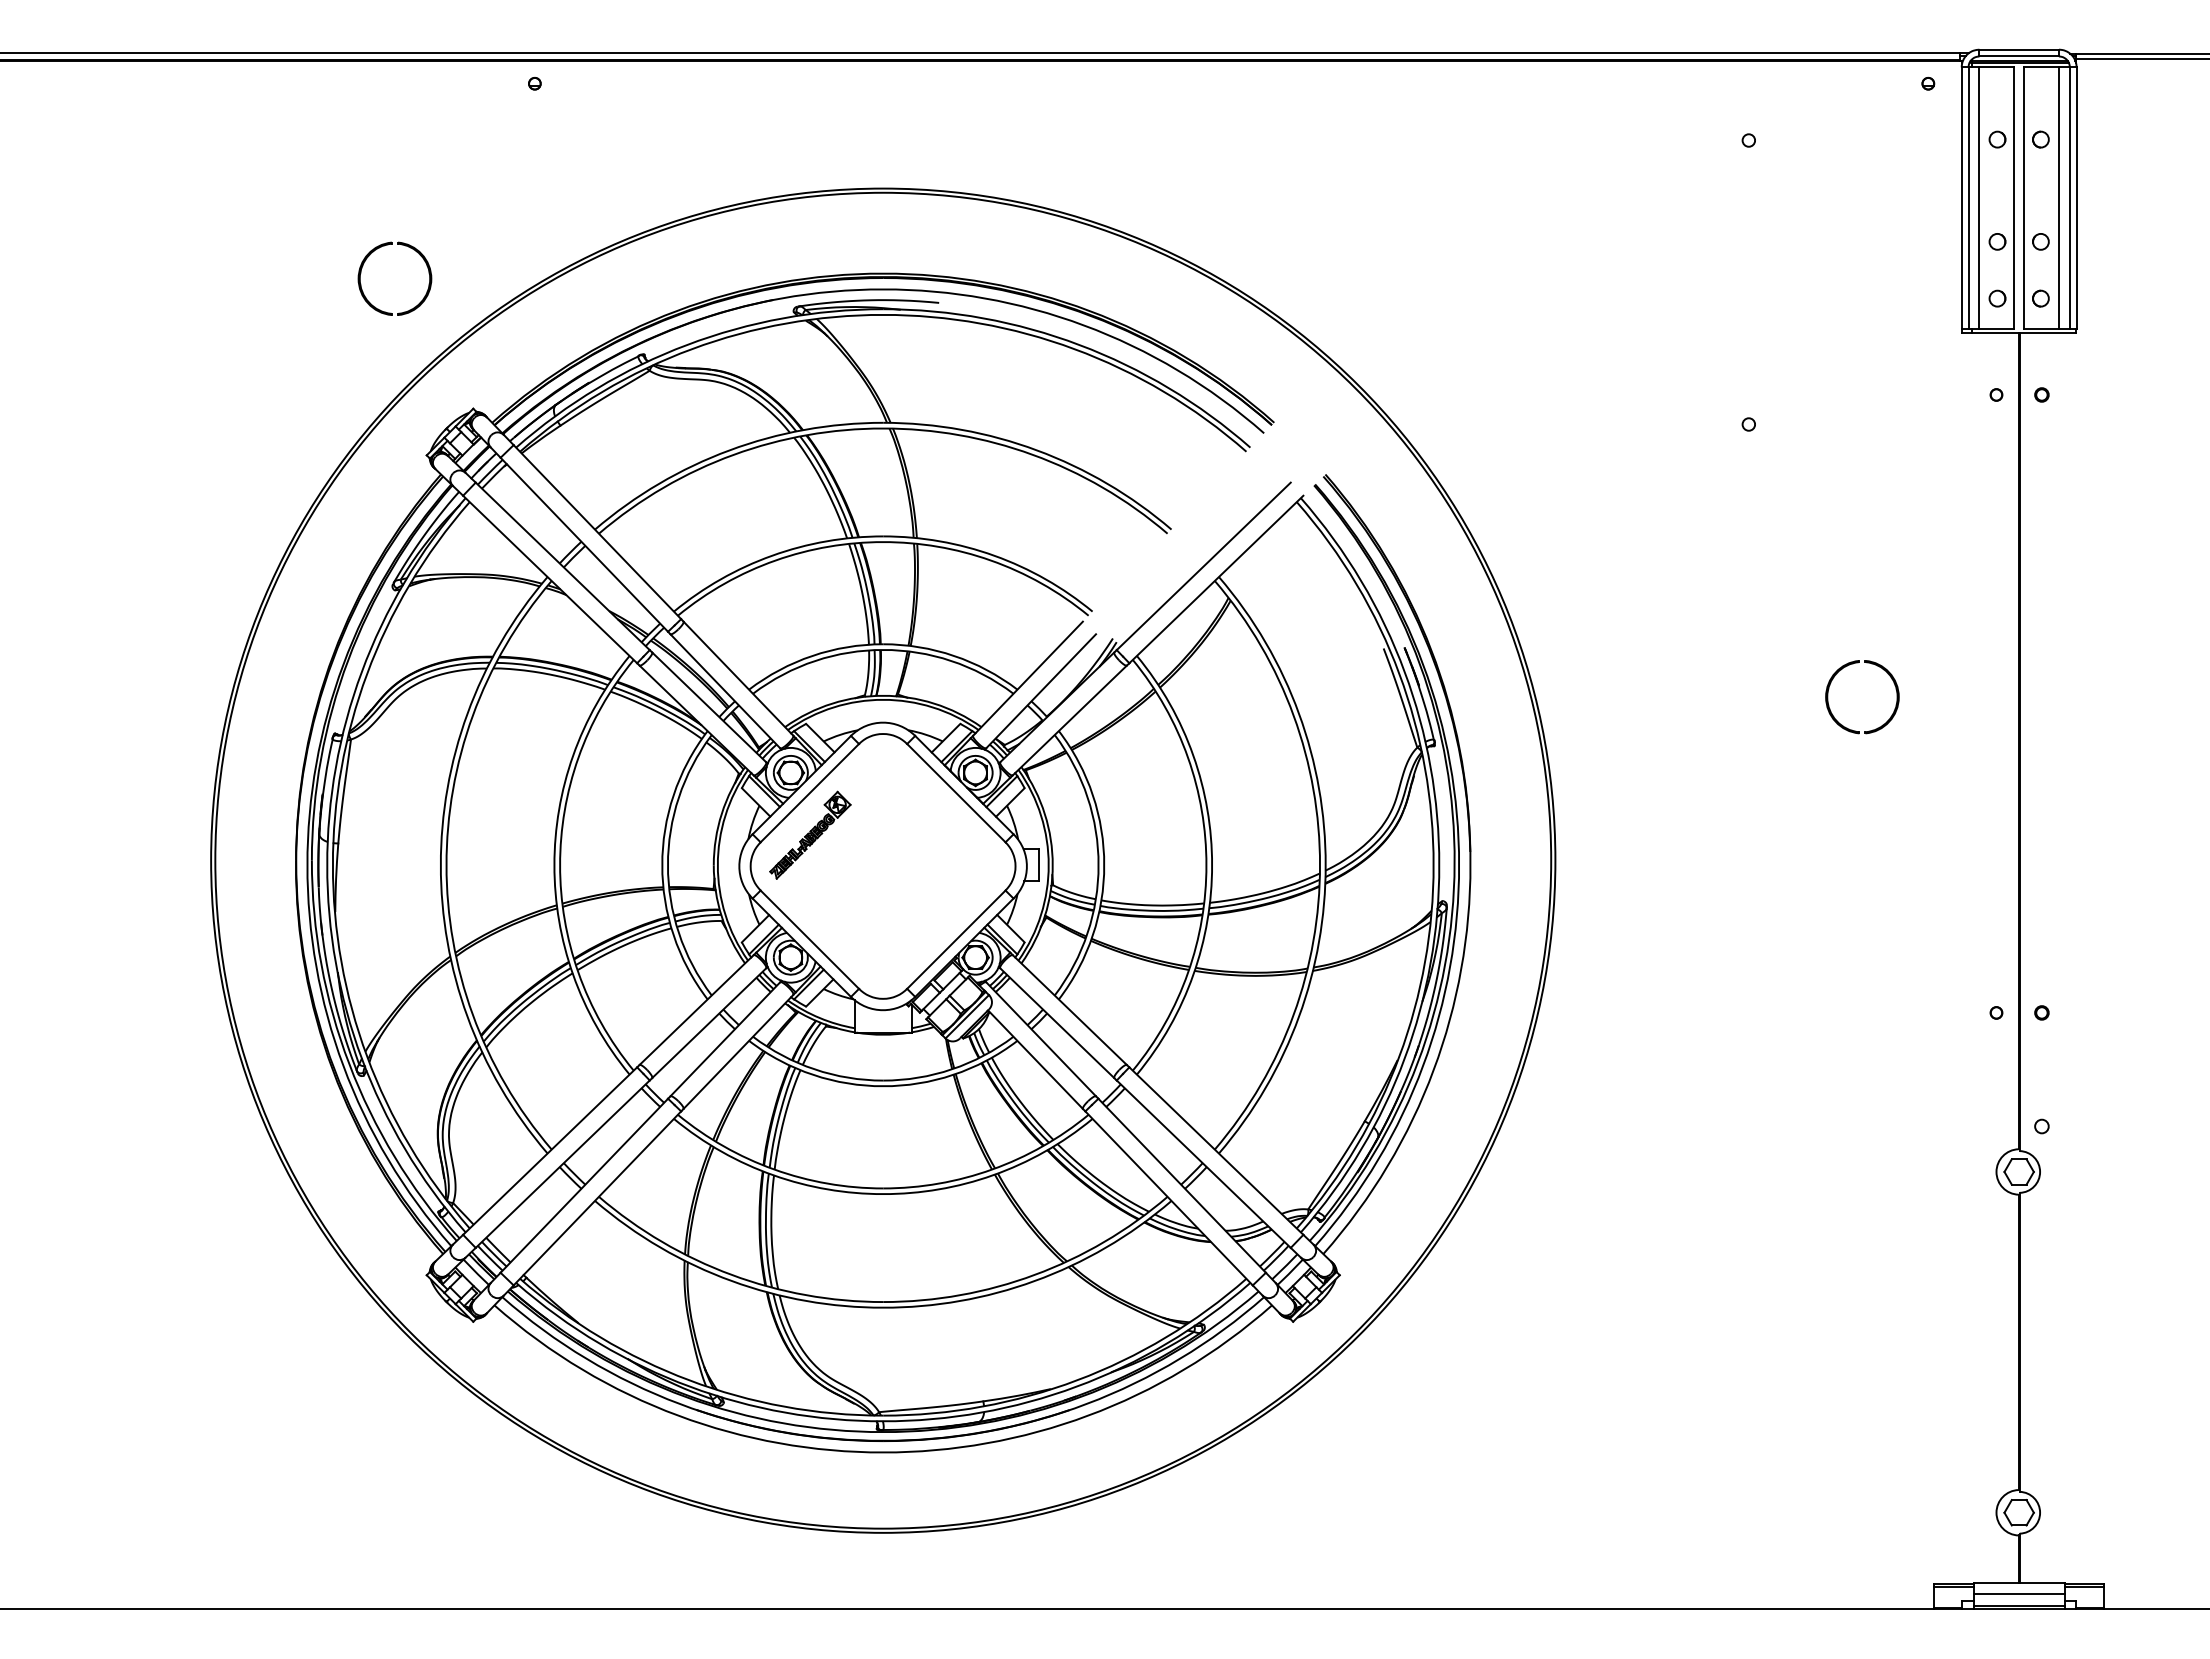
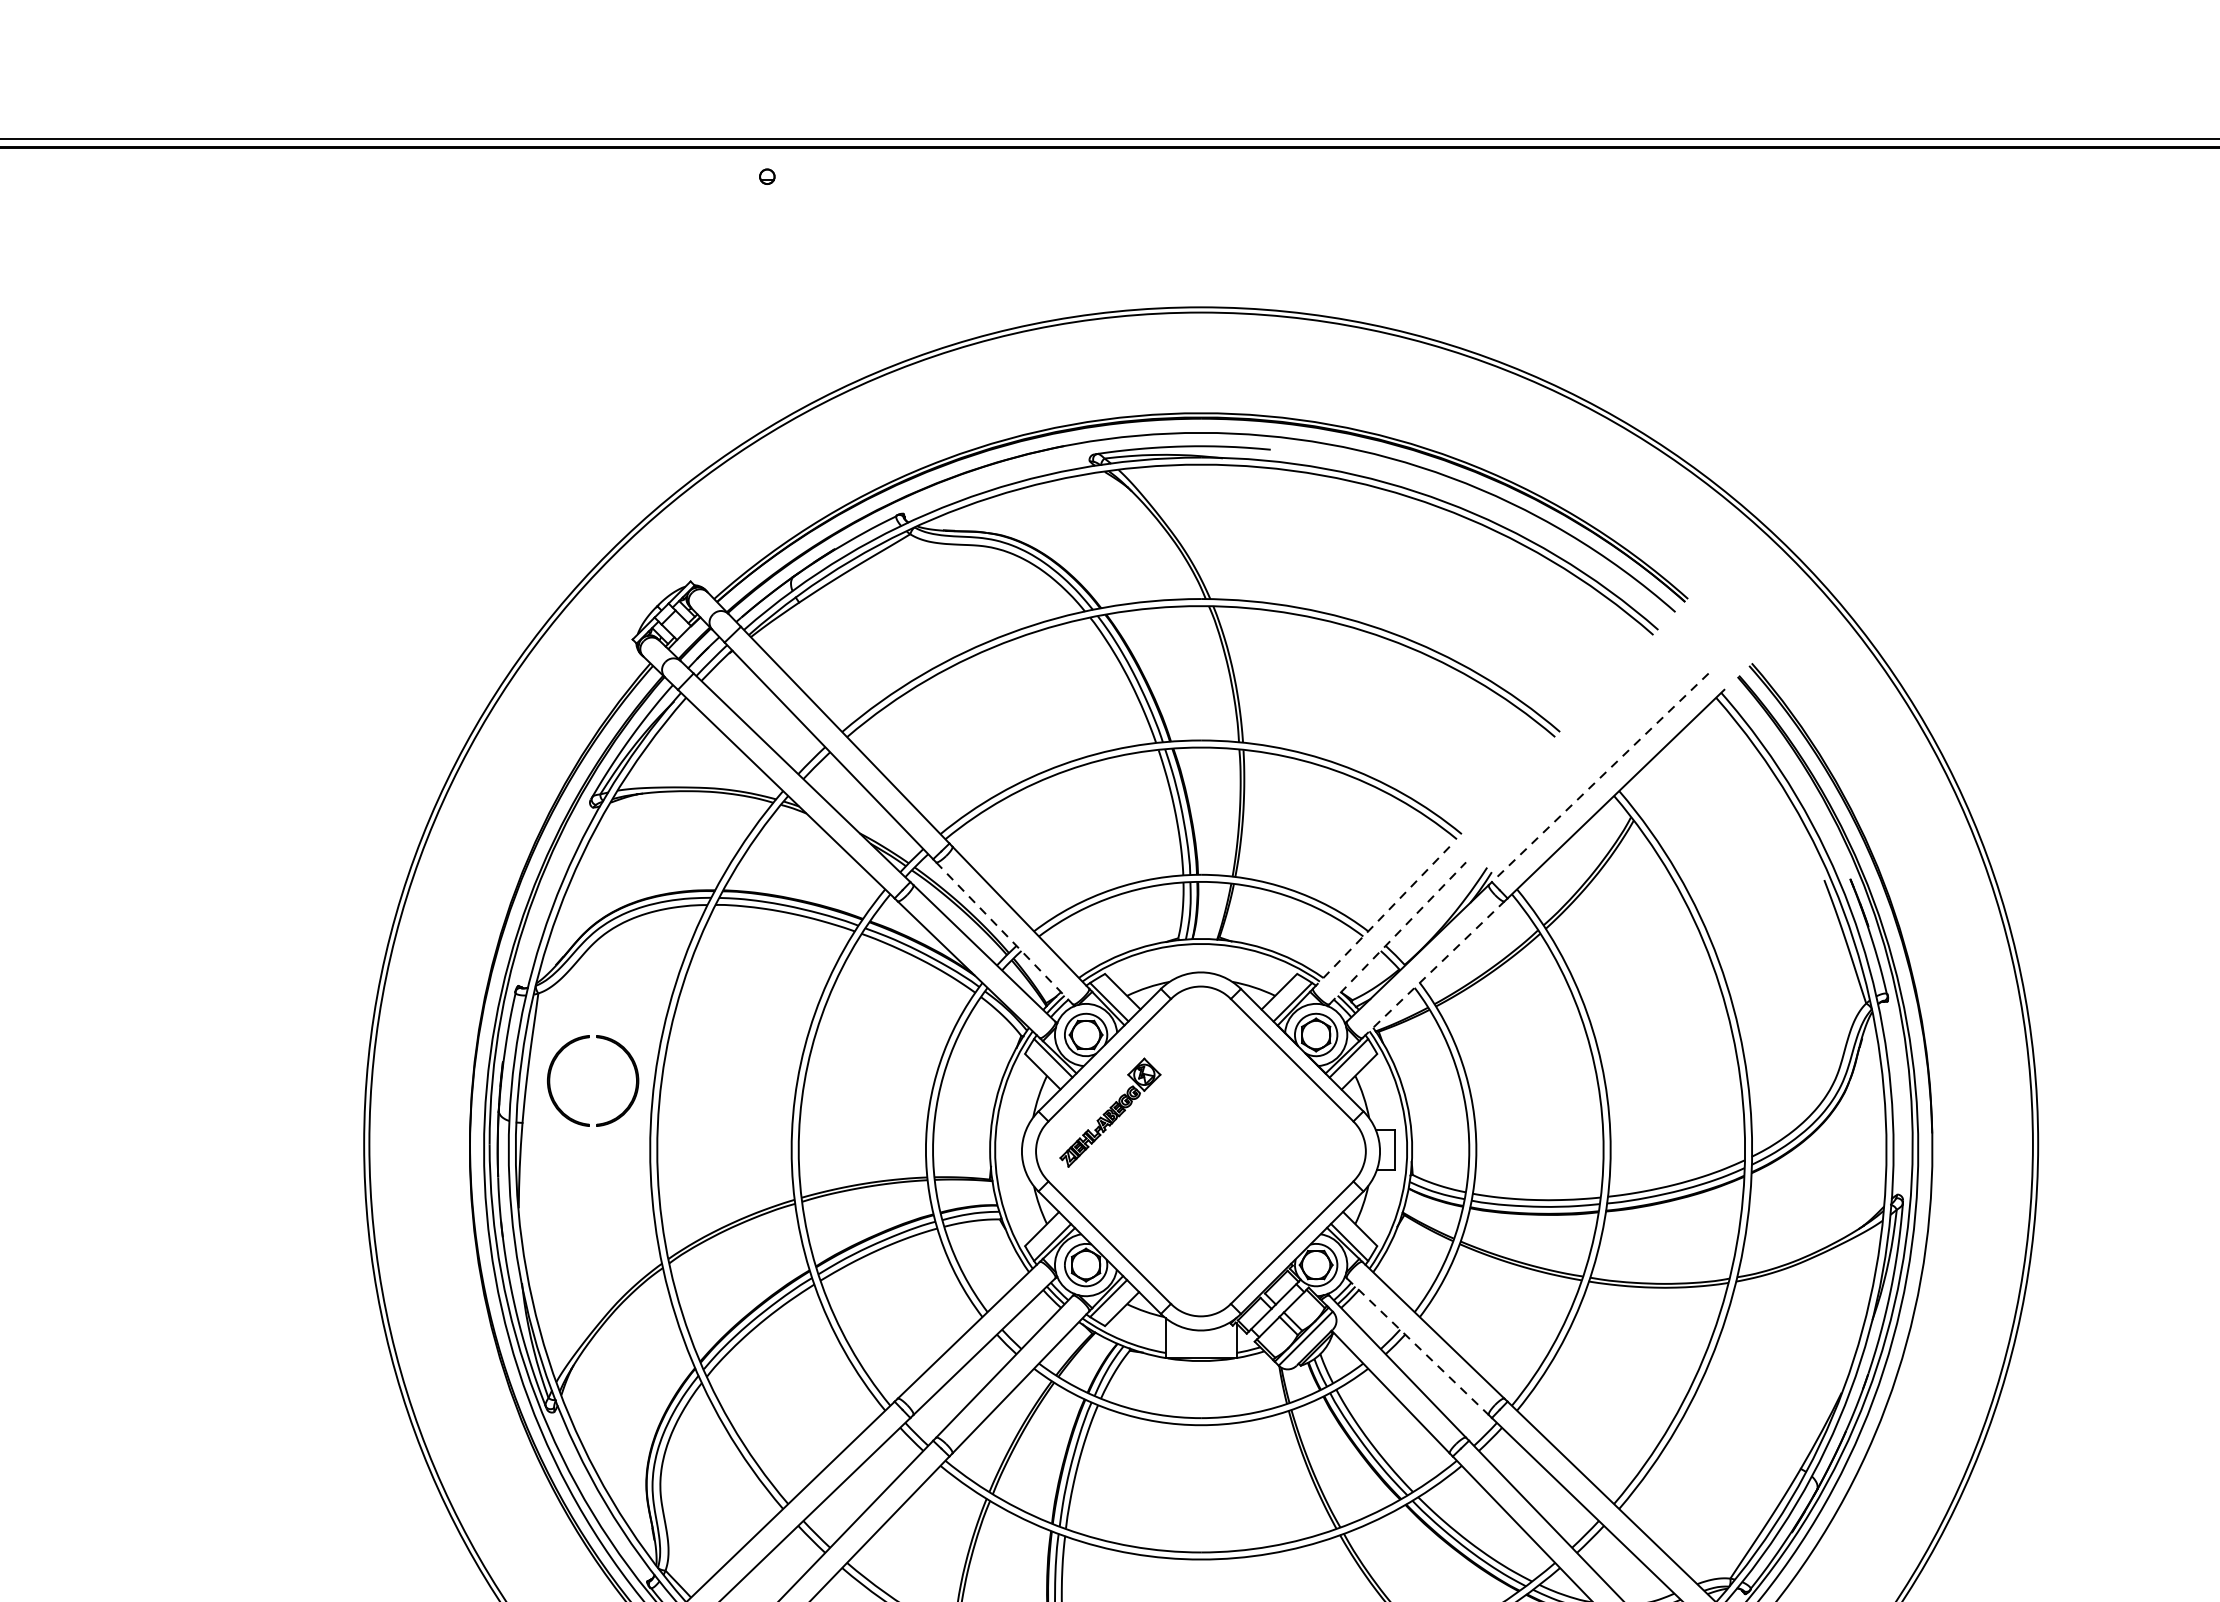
part: (370, 255) -> (562, 1051), moved
line: (1203, 566) -> (1599, 777), solid -> dashed
line: (1027, 679) -> (1380, 918), solid -> dashed
line: (1041, 690) -> (1398, 932), solid -> dashed
line: (725, 691) -> (1004, 933), solid -> dashed
line: (1070, 720) -> (1434, 969), solid -> dashed
line: (1057, 1023) -> (1418, 1347), solid -> dashed

